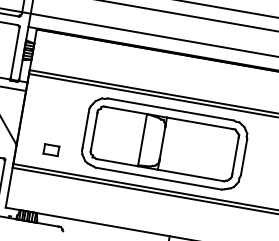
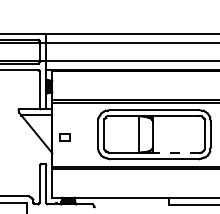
part: (50, 150) -> (64, 137), moved
line: (189, 175) -> (175, 153), solid -> dashed

